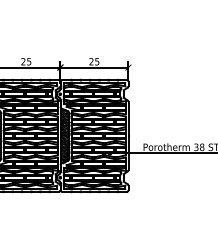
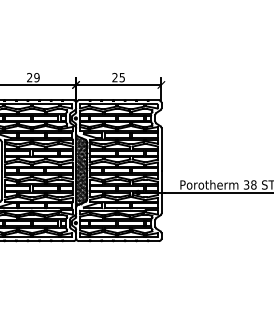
text: (28, 61) -> (36, 77), 25 -> 29

